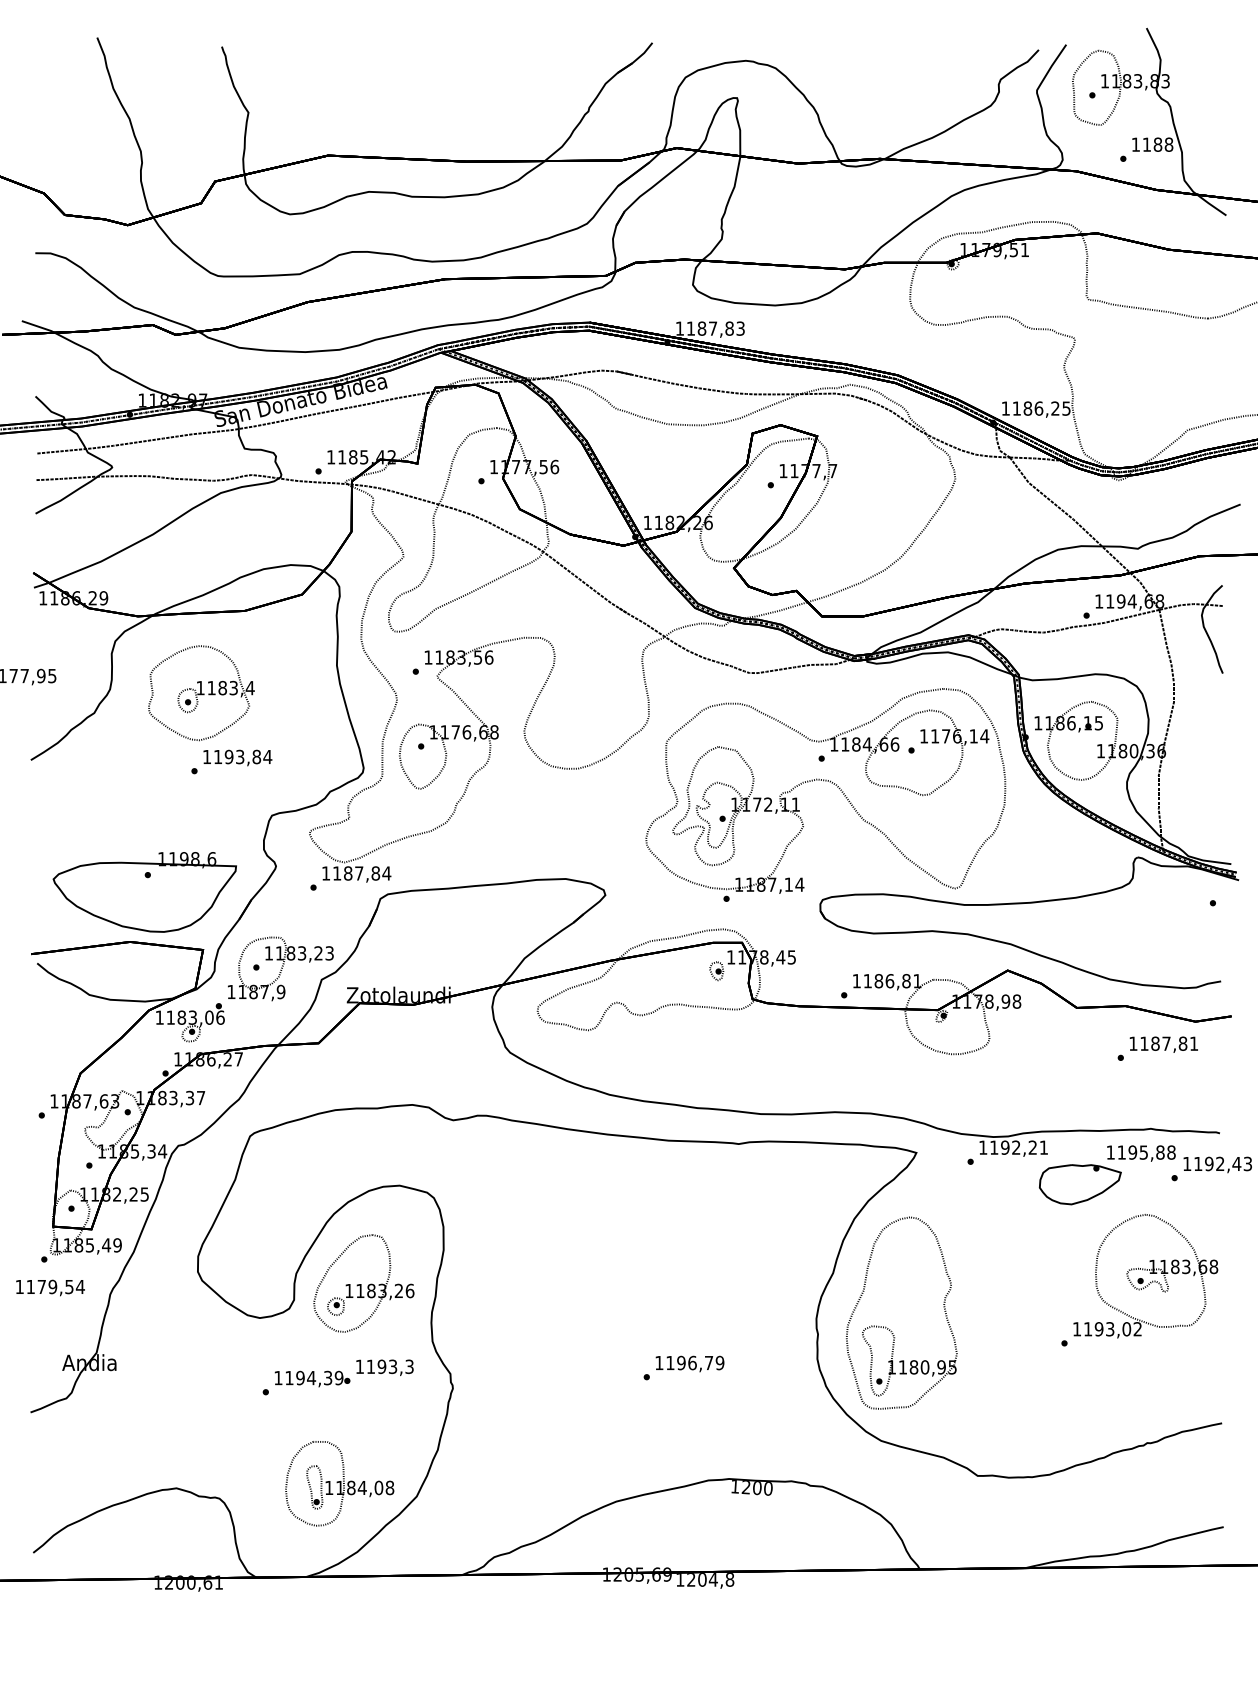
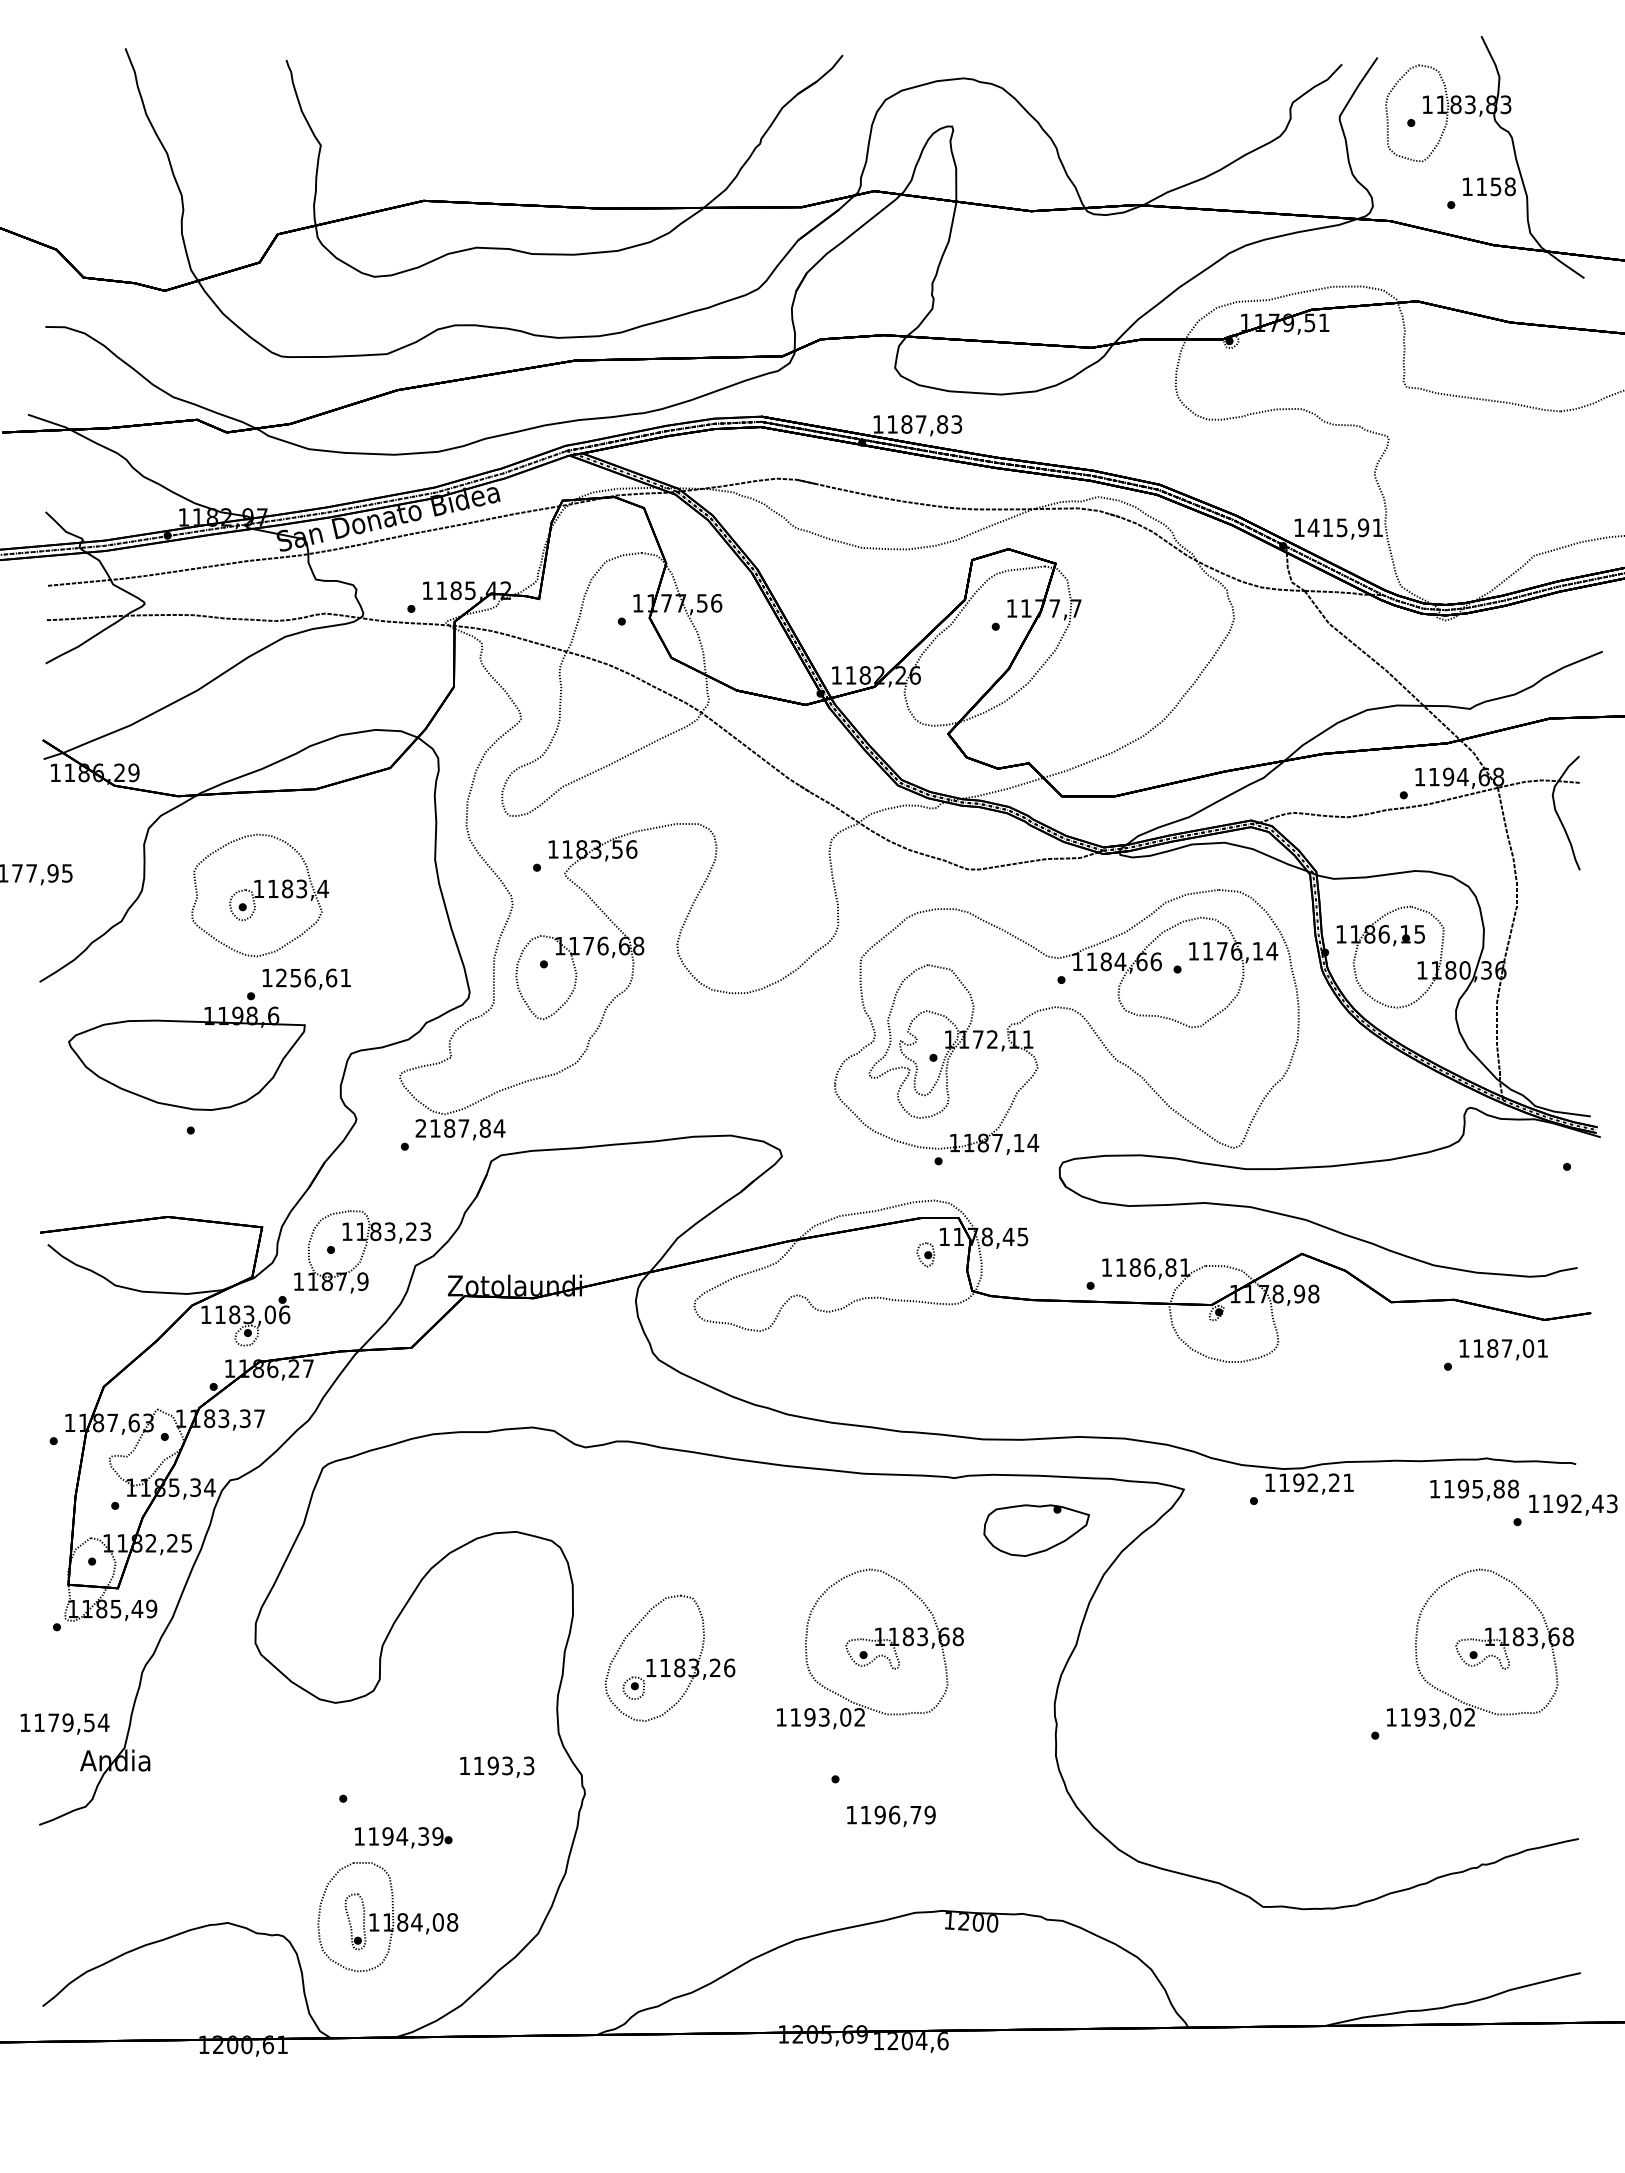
text: (1157, 144) -> (1495, 186), 1188 -> 1158
text: (1040, 408) -> (1344, 527), 1186,25 -> 1415,91
text: (242, 756) -> (313, 977), 1193,84 -> 1256,61
text: (325, 873) -> (420, 1128), 1187,84 -> 2187,84
part: (144, 892) -> (186, 1058), moved
text: (1183, 1043) -> (1528, 1348), 1187,81 -> 1187,01
part: (1080, 1184) -> (1036, 1530), moved
part: (673, 1275) -> (870, 1648), added
part: (363, 1282) -> (669, 1657), moved
text: (50, 1287) -> (64, 1723), moved
part: (889, 1329) -> (1149, 1717), removed
text: (690, 1363) -> (891, 1815), moved
text: (312, 1378) -> (403, 1837), moved
part: (339, 1484) -> (387, 1917), moved
text: (729, 1580) -> (942, 2041), 1204,8 -> 1204,6

